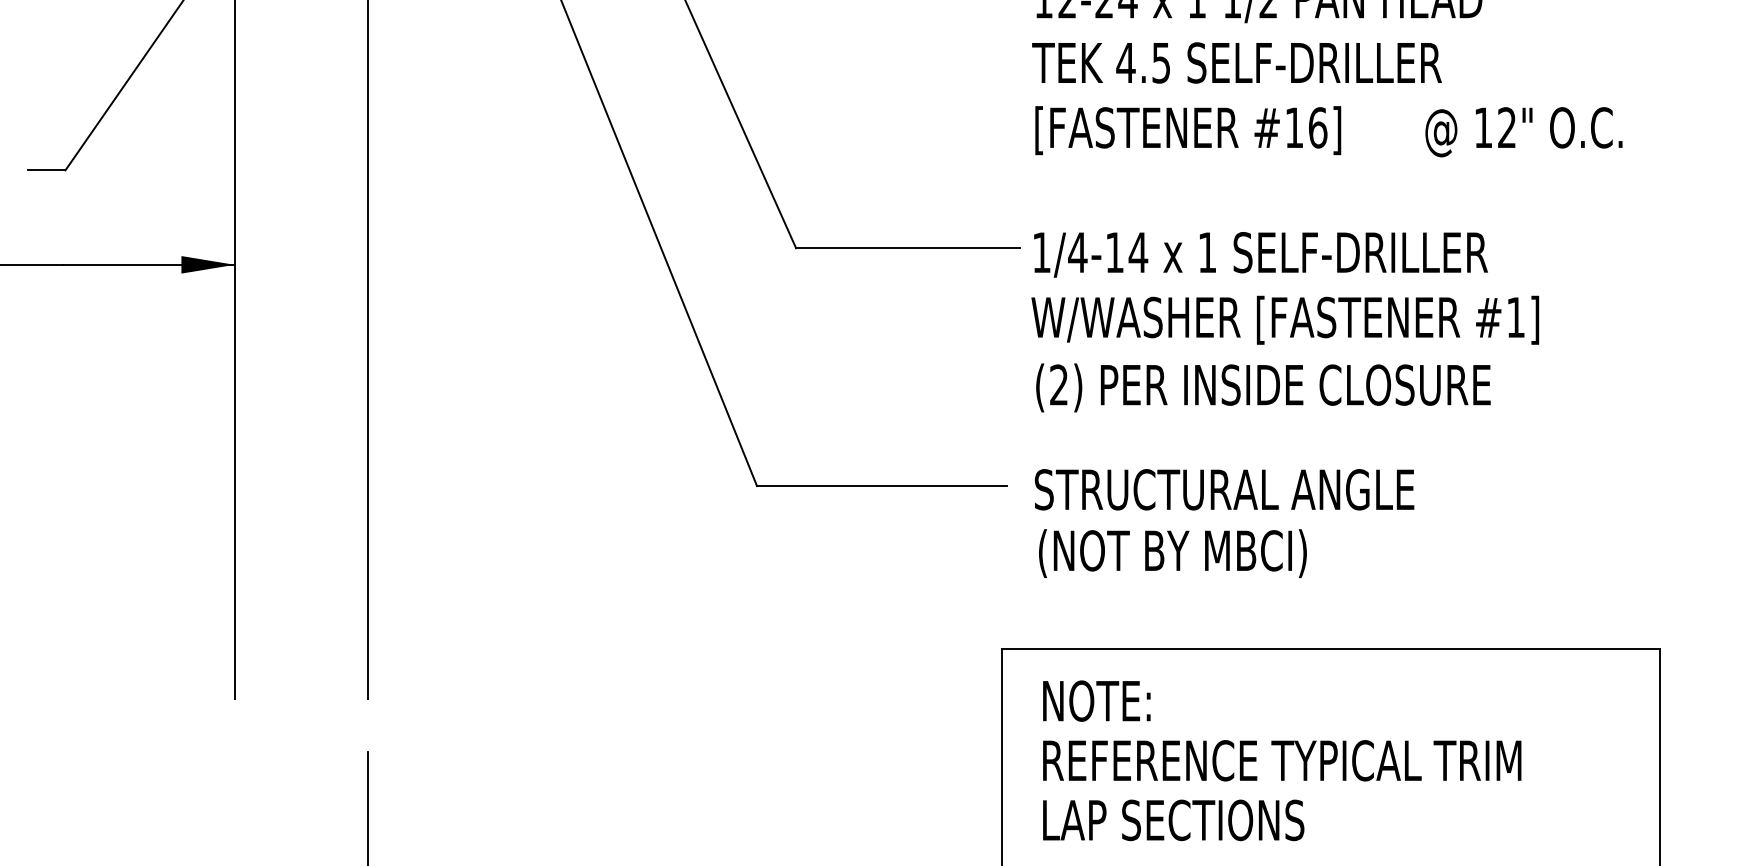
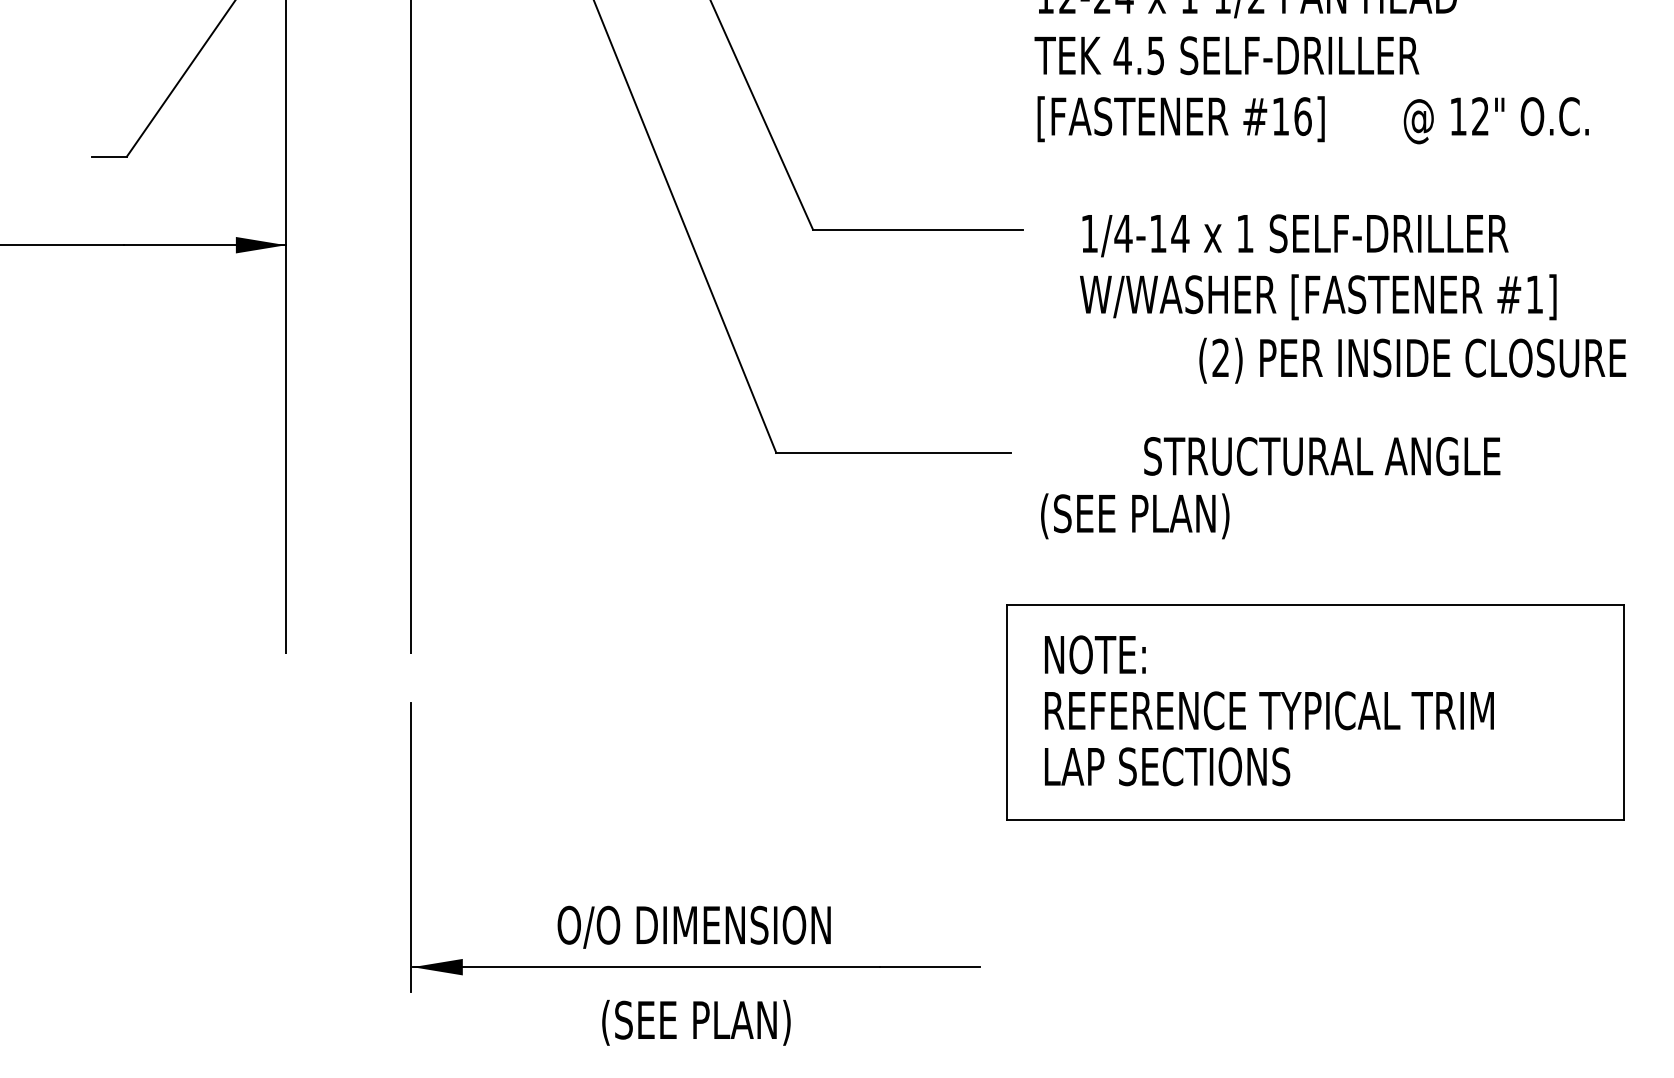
text: (1285, 288) -> (1318, 267), moved
text: (1263, 387) -> (1412, 360), moved
text: (1224, 489) -> (1322, 456), moved
text: (1180, 553) -> (1173, 516), (NOT BY MBCI) -> (SEE PLAN)

